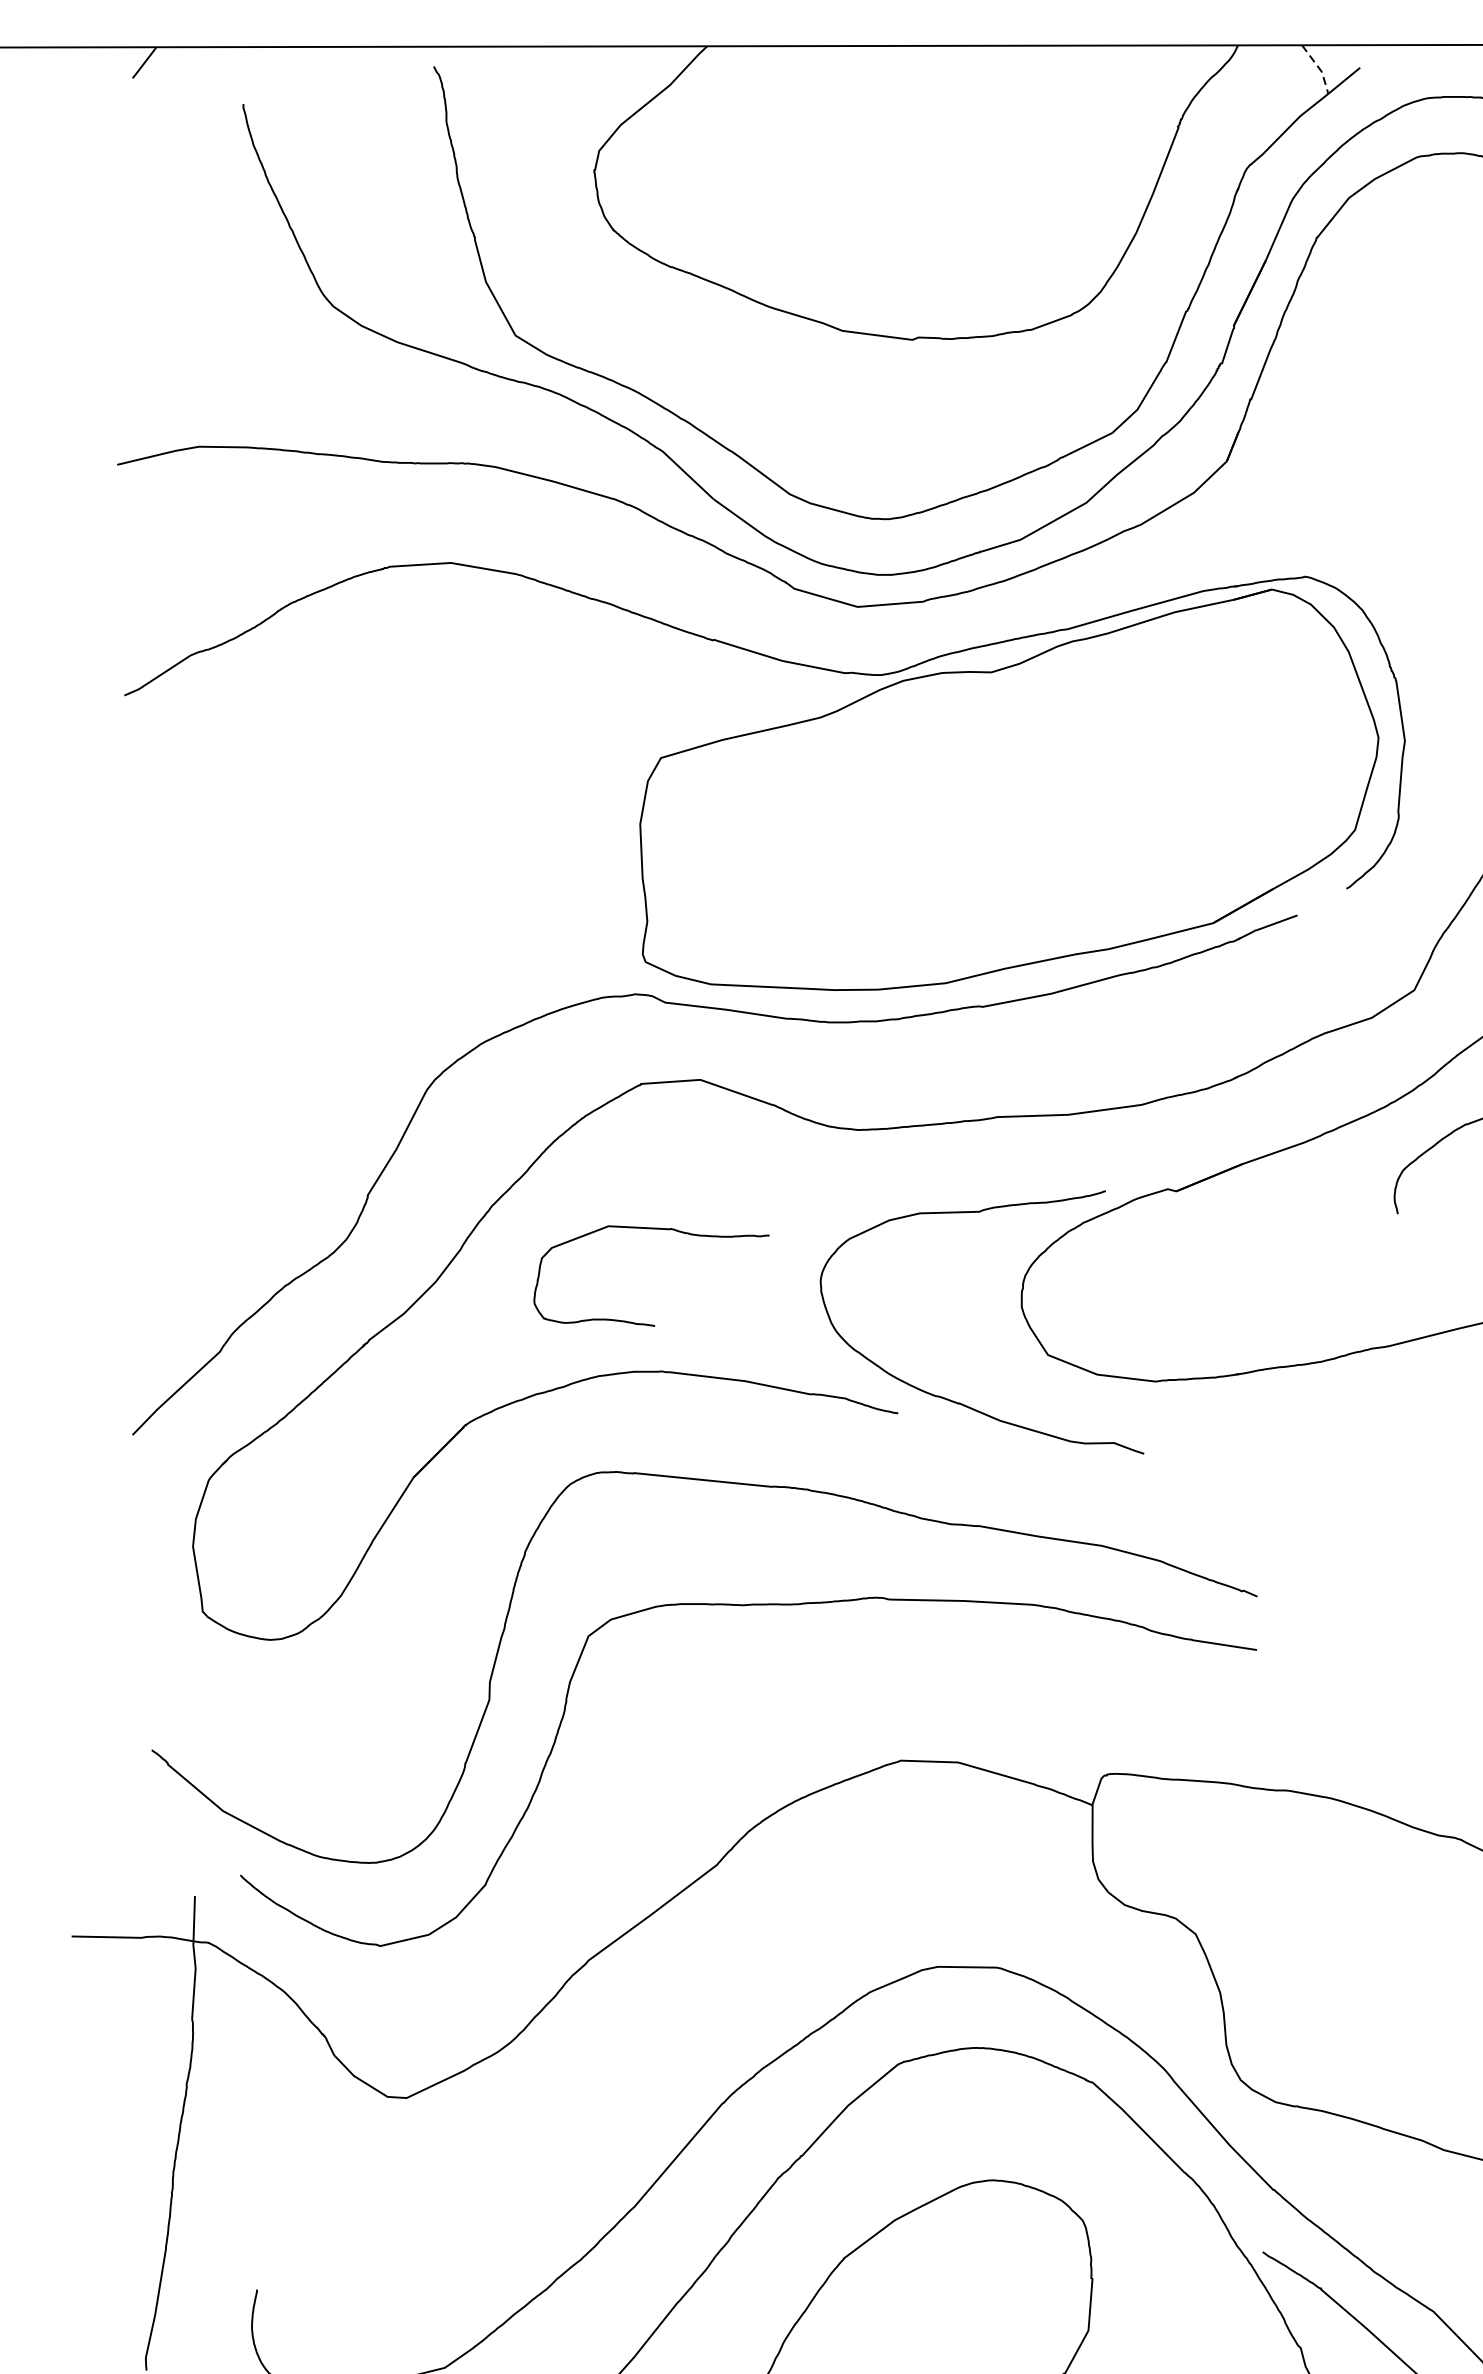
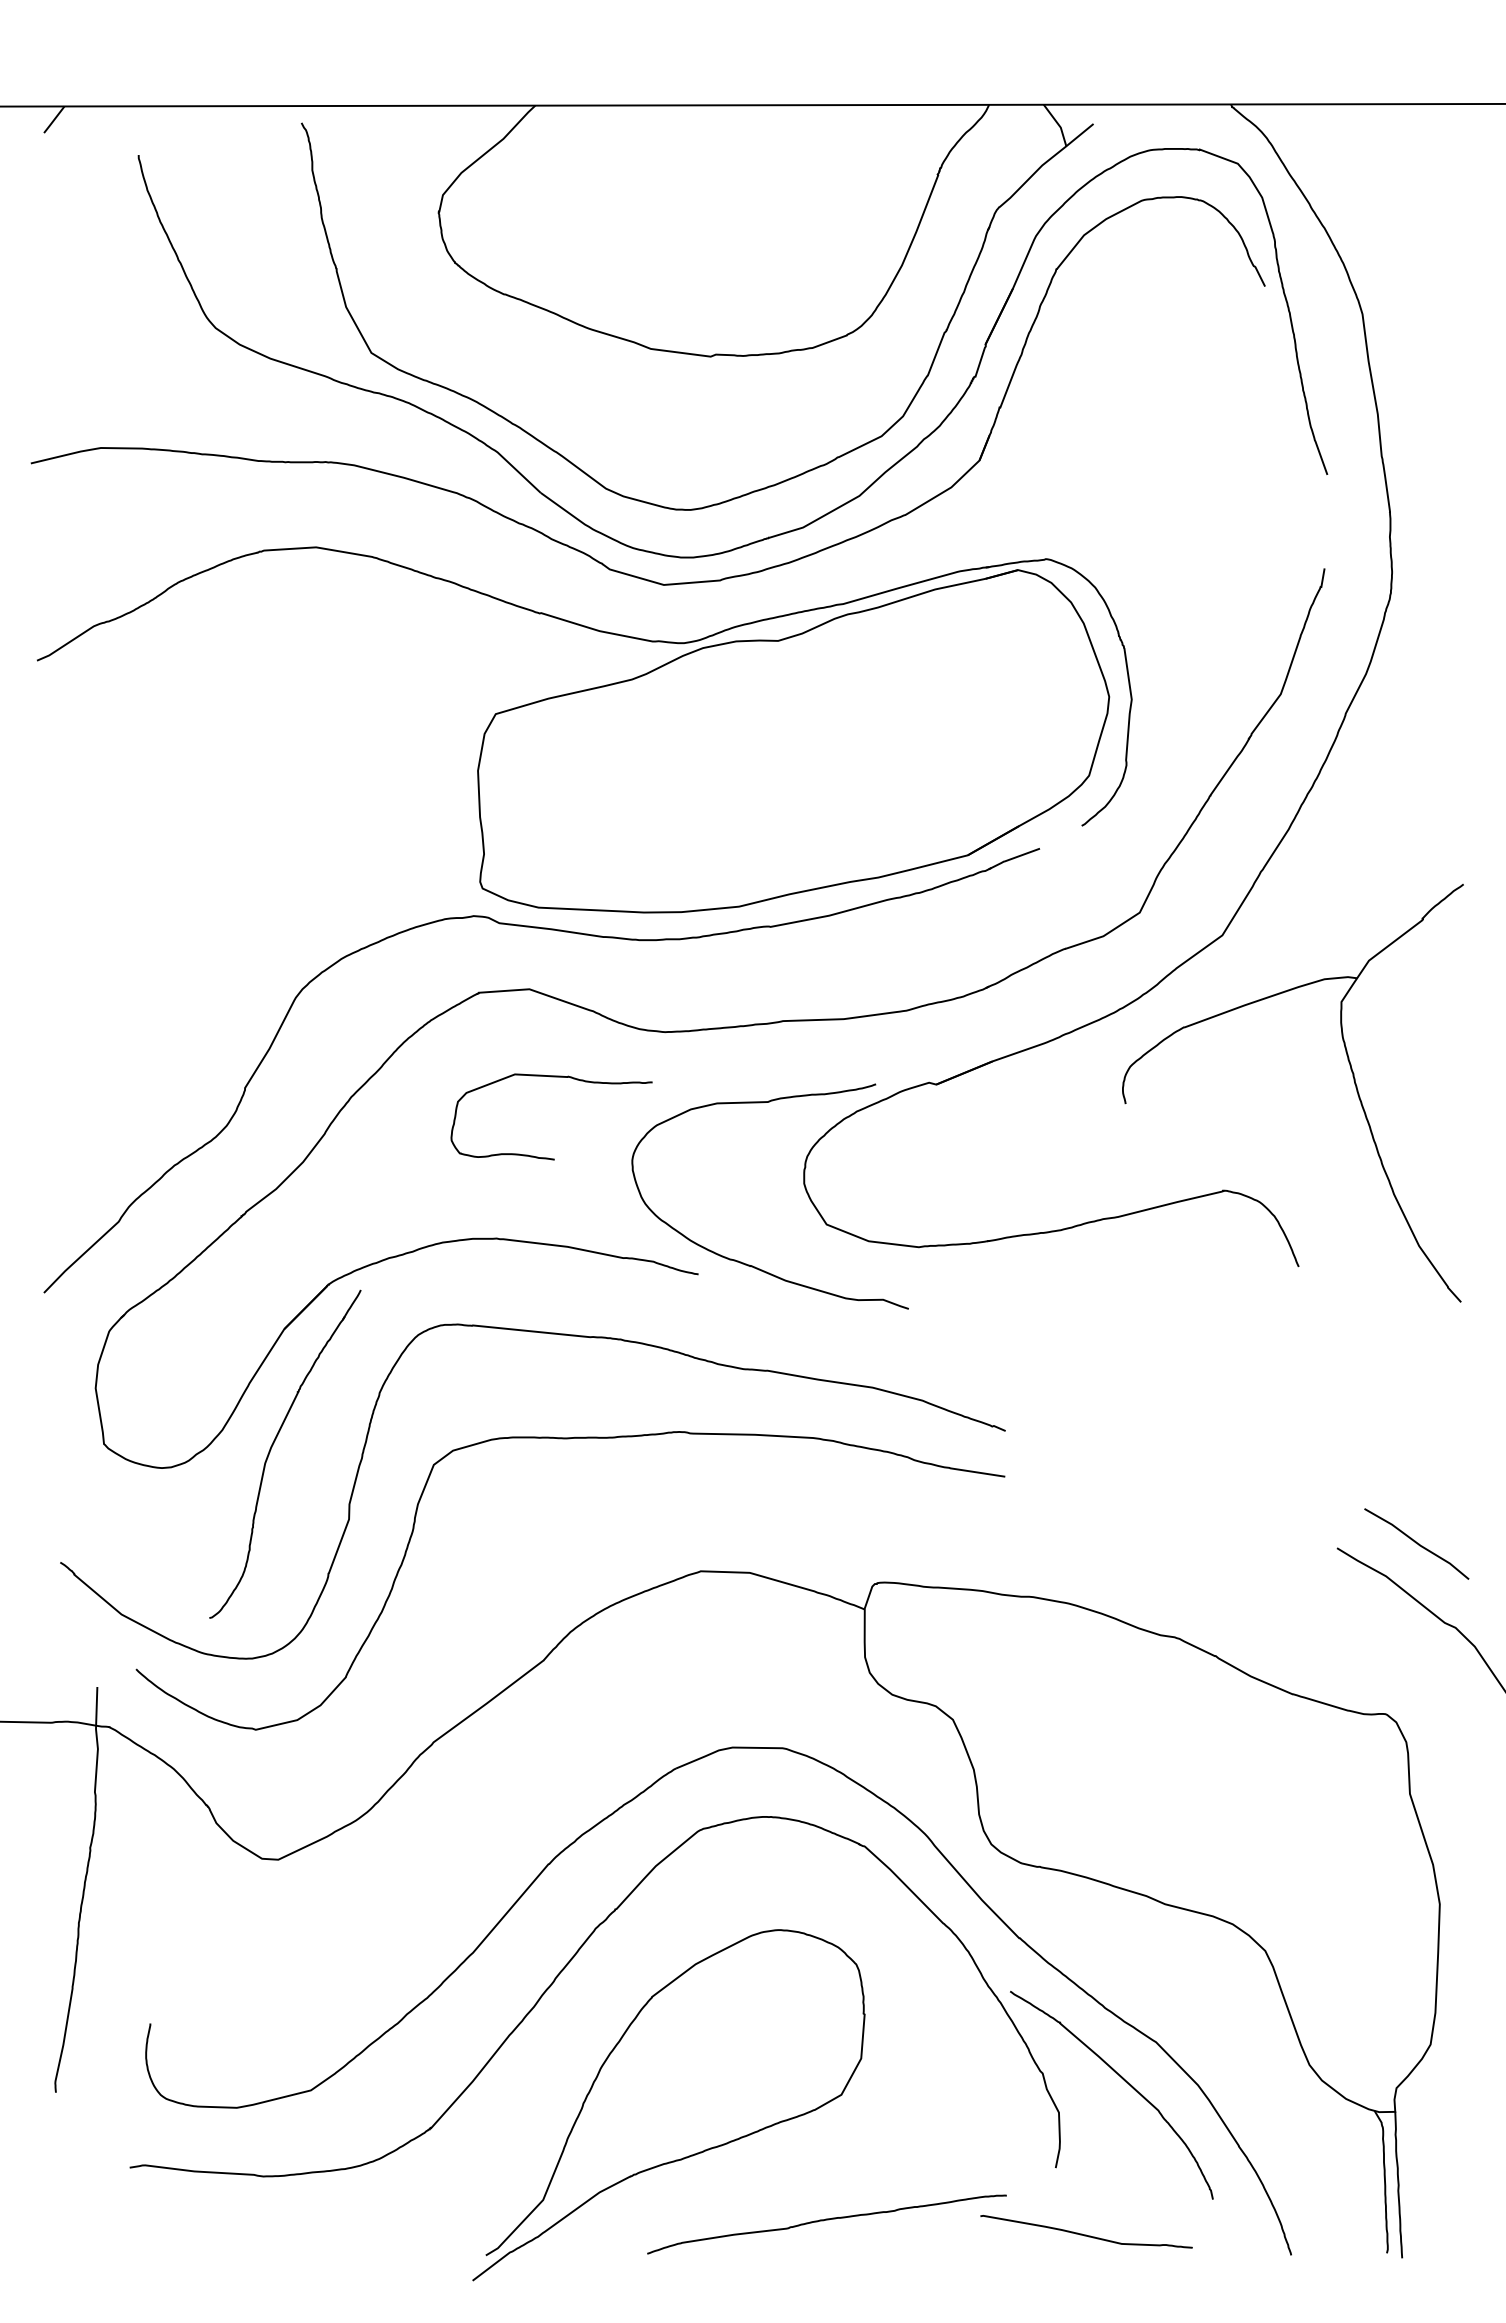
line: (1319, 68) -> (1058, 124), dashed -> solid
curve: (651, 1229) -> (551, 1077), moved
part: (399, 1615) -> (272, 1447), added

